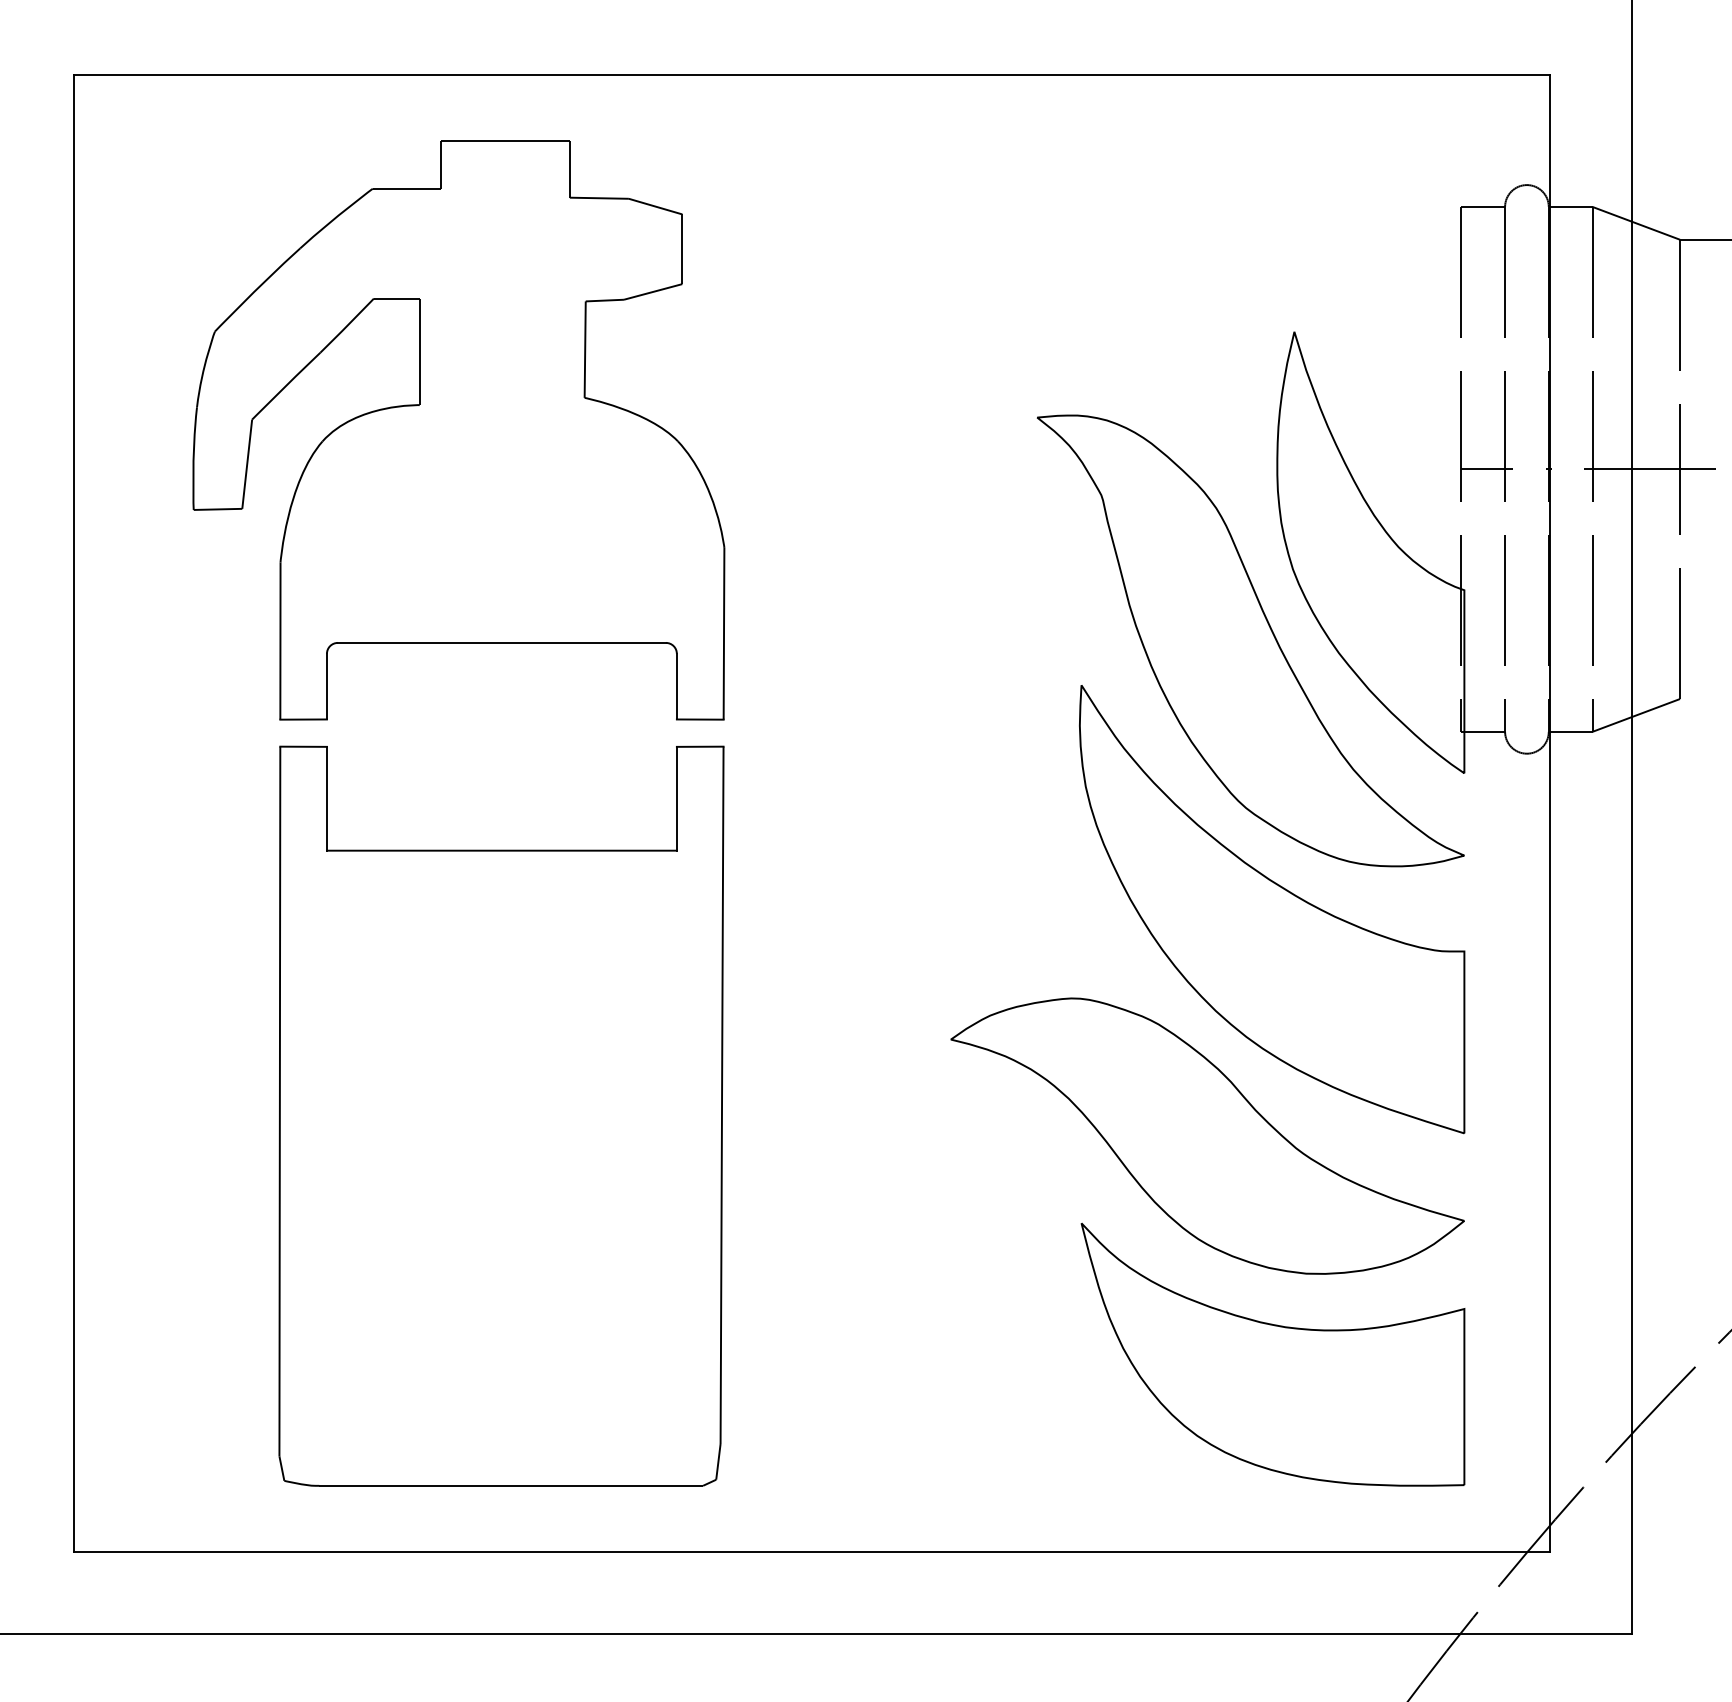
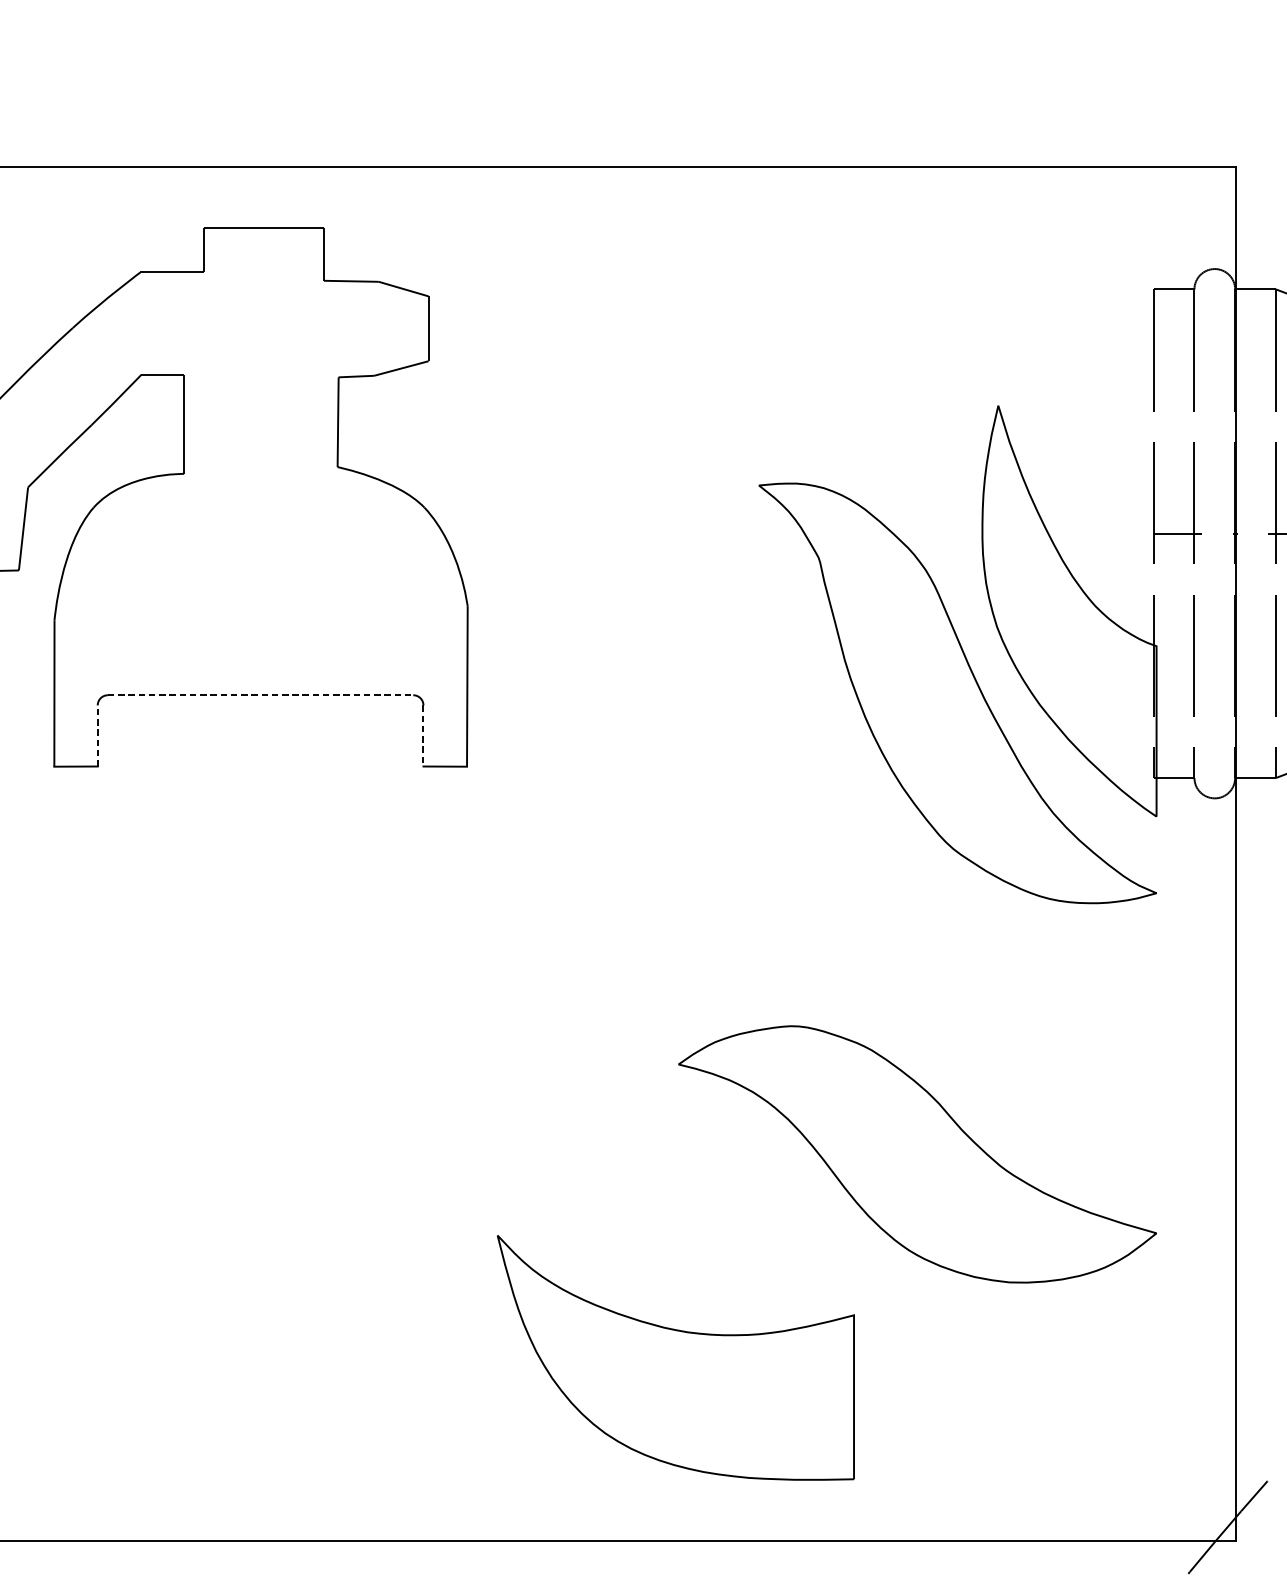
line: (502, 642) -> (261, 694), solid -> dashed
line: (326, 686) -> (97, 735), solid -> dashed
line: (676, 686) -> (423, 735), solid -> dashed
part: (1272, 909) -> (977, 943), removed
part: (501, 1115) -> (260, 1135), removed
part: (1272, 1354) -> (675, 1357), moved

